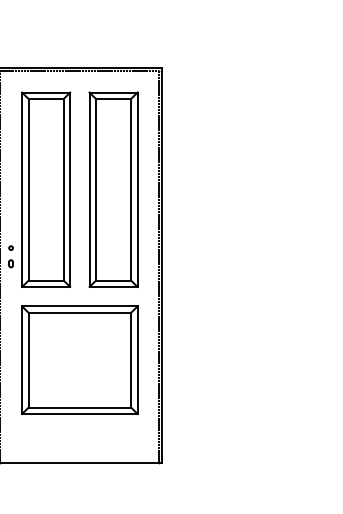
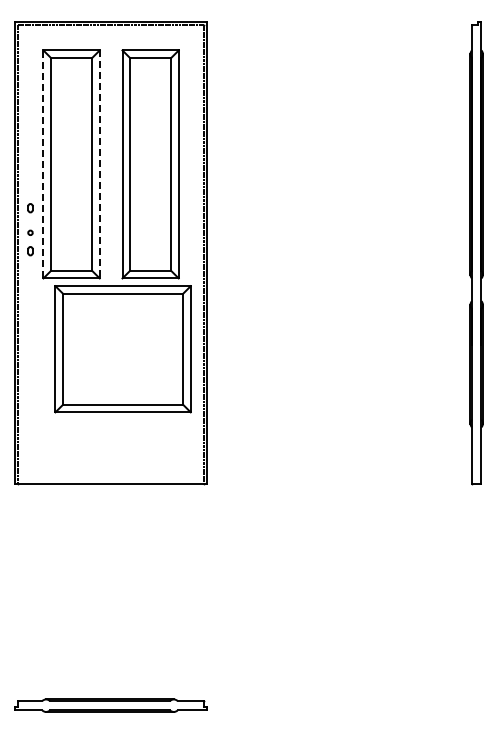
line: (22, 189) -> (43, 164), solid -> dashed
line: (69, 189) -> (99, 164), solid -> dashed
part: (11, 227) -> (30, 208), added
part: (79, 360) -> (122, 349), moved

